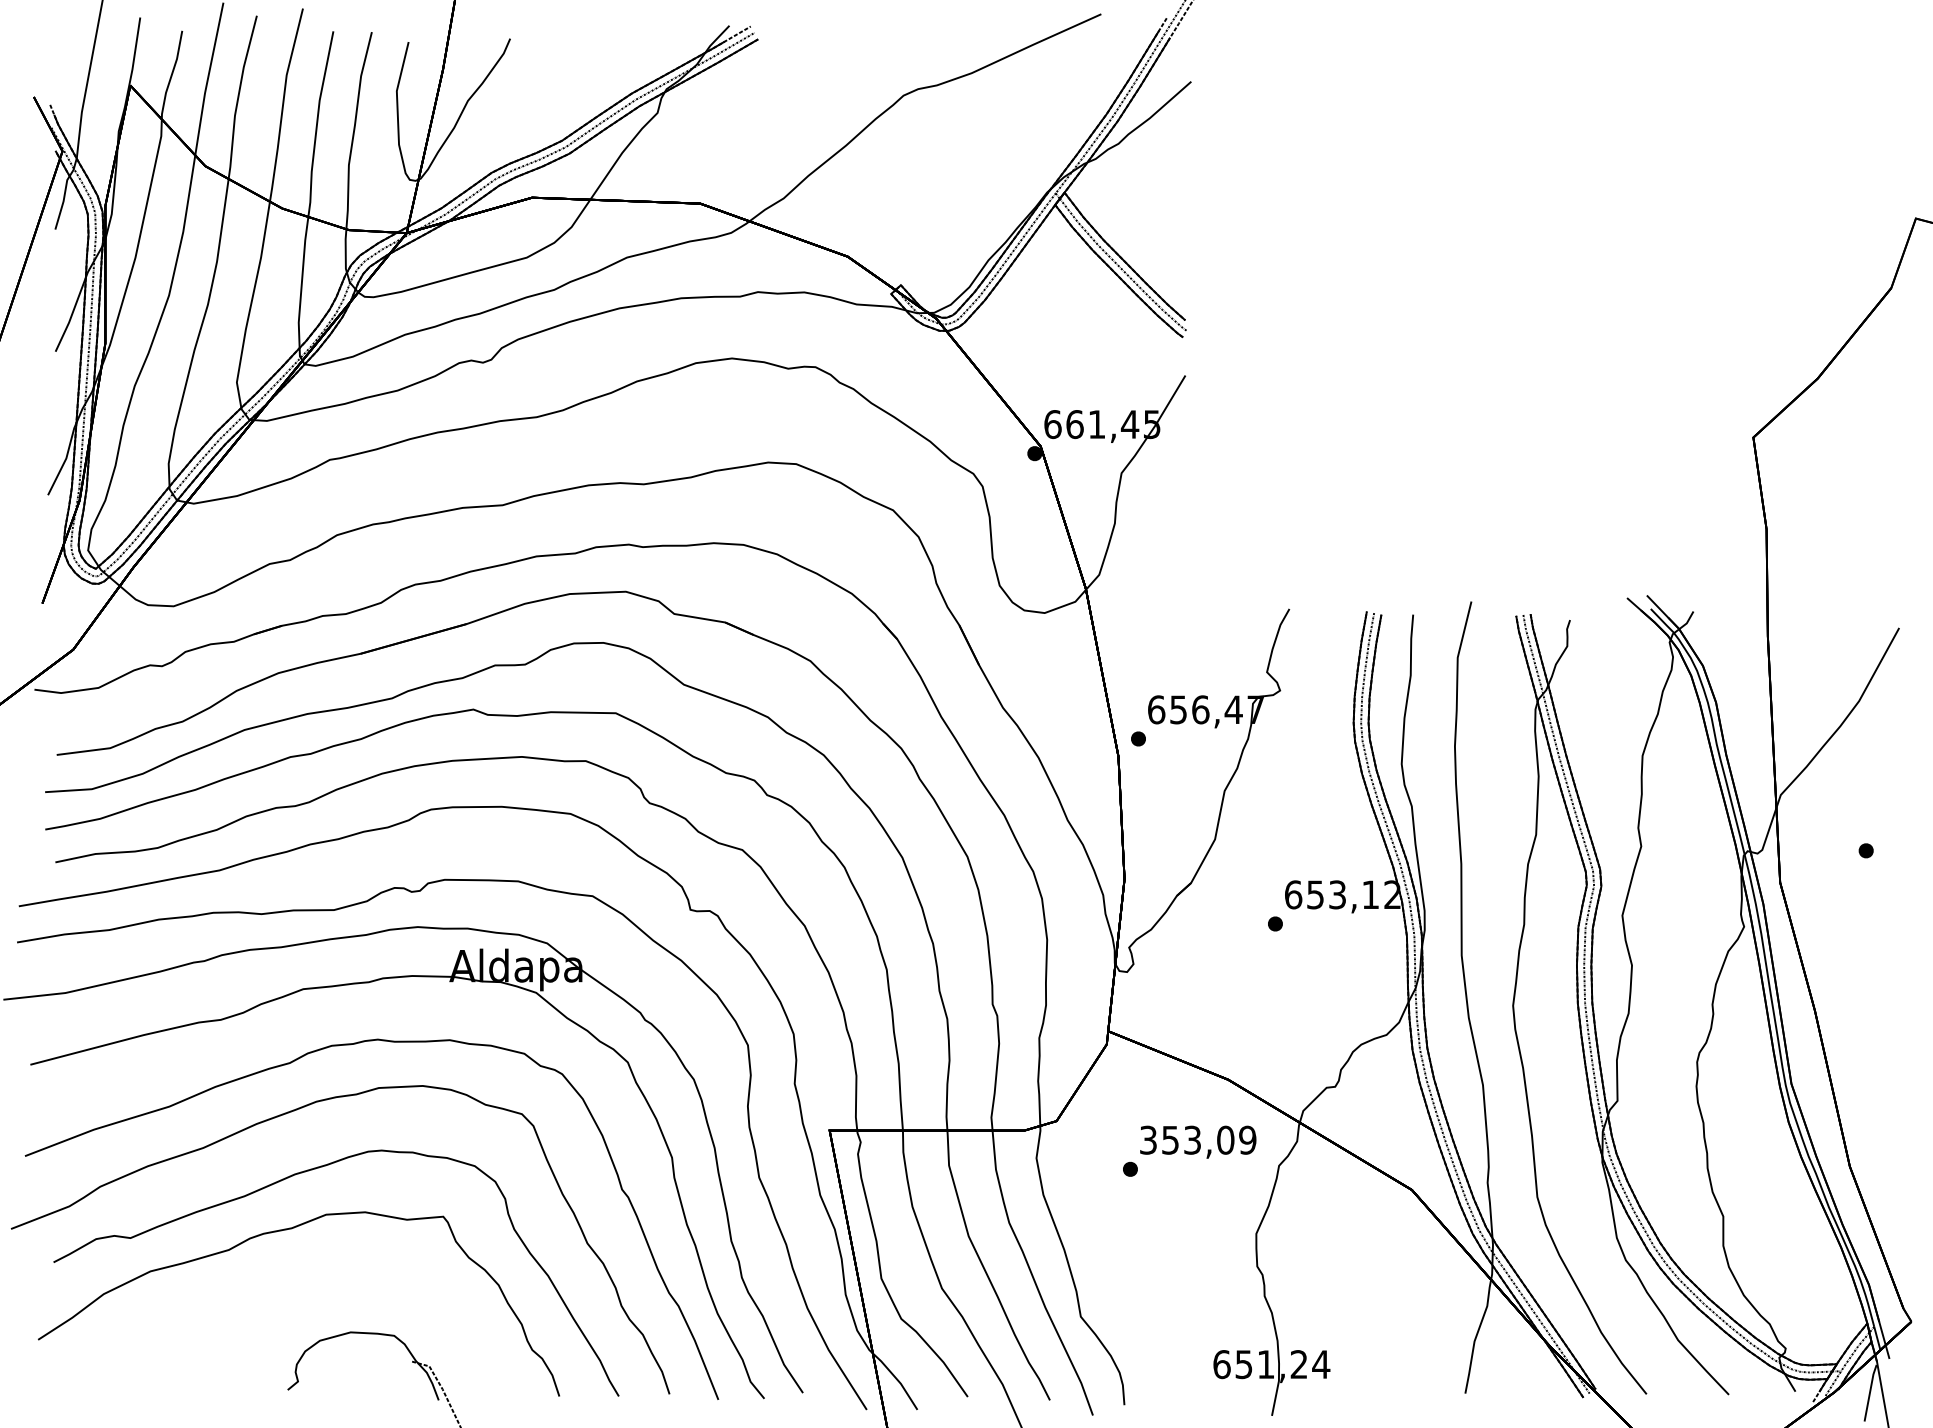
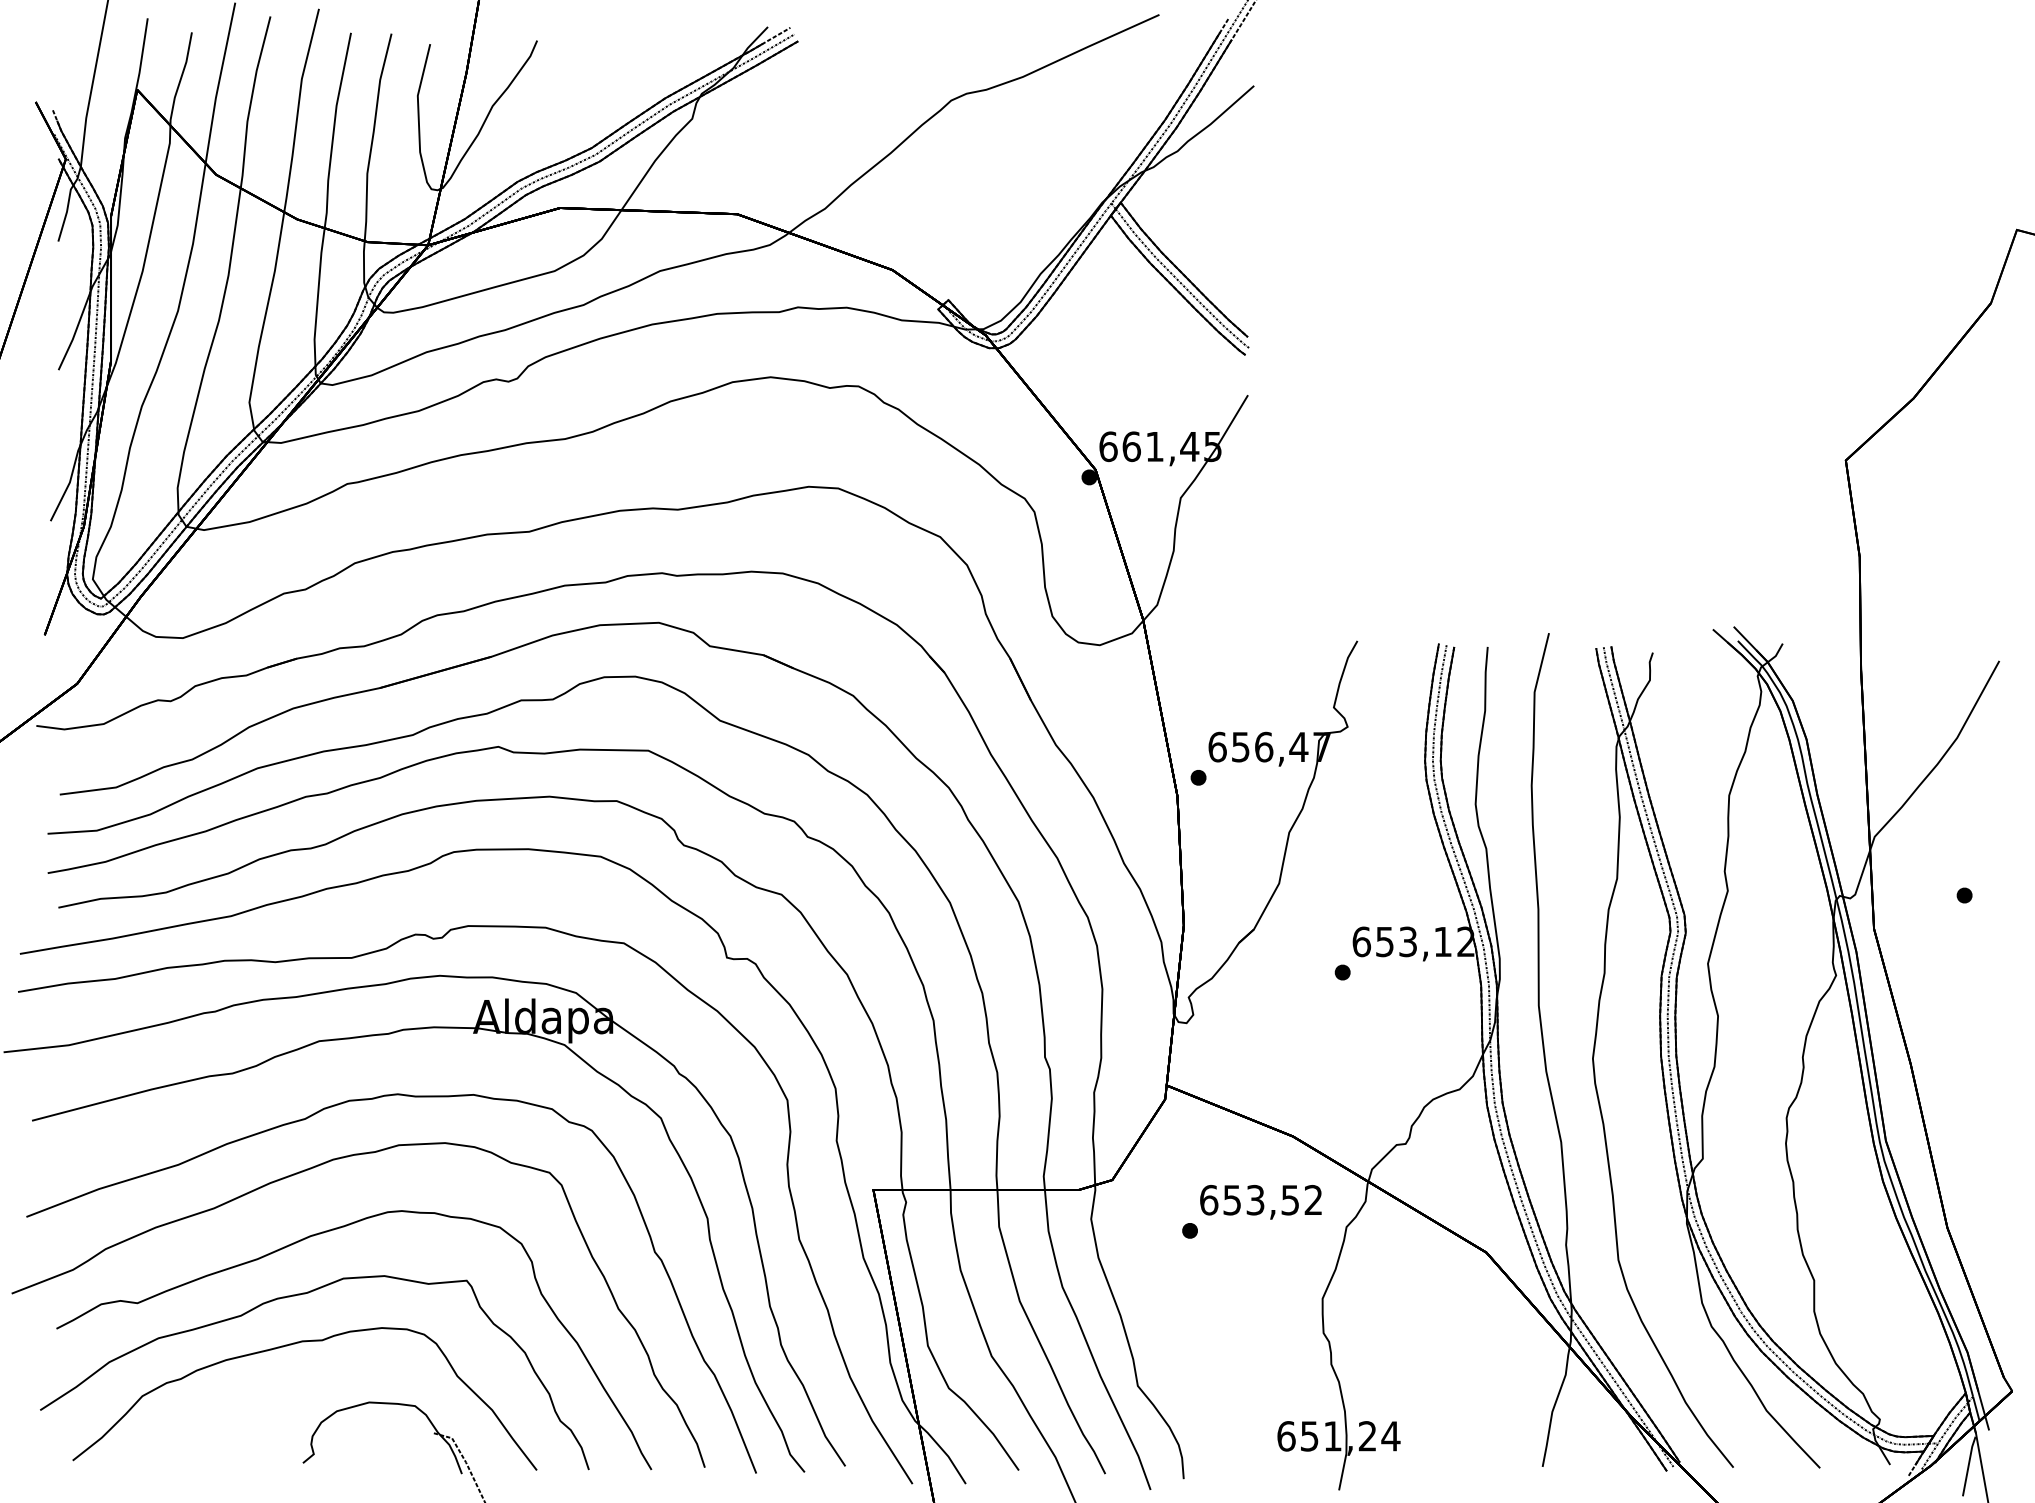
text: (1198, 1139) -> (1261, 1199), 353,09 -> 653,52
part: (272, 1279) -> (286, 1346), added

